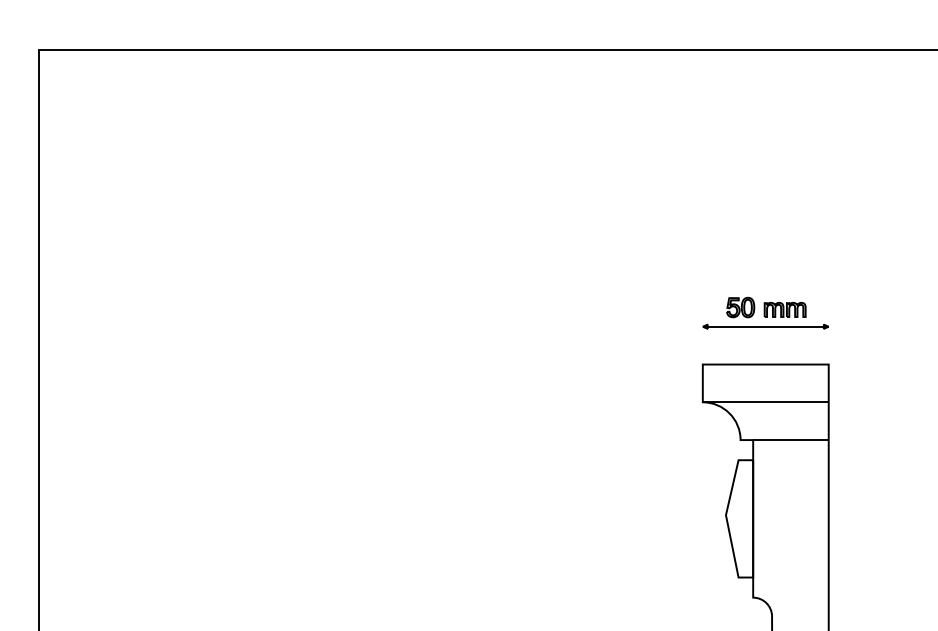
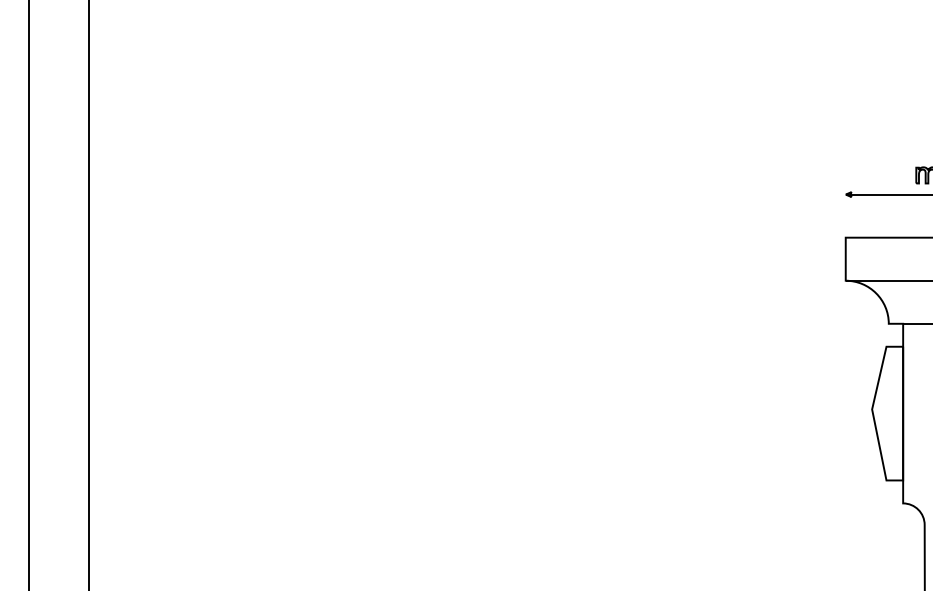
part: (740, 307) -> (888, 172), removed

